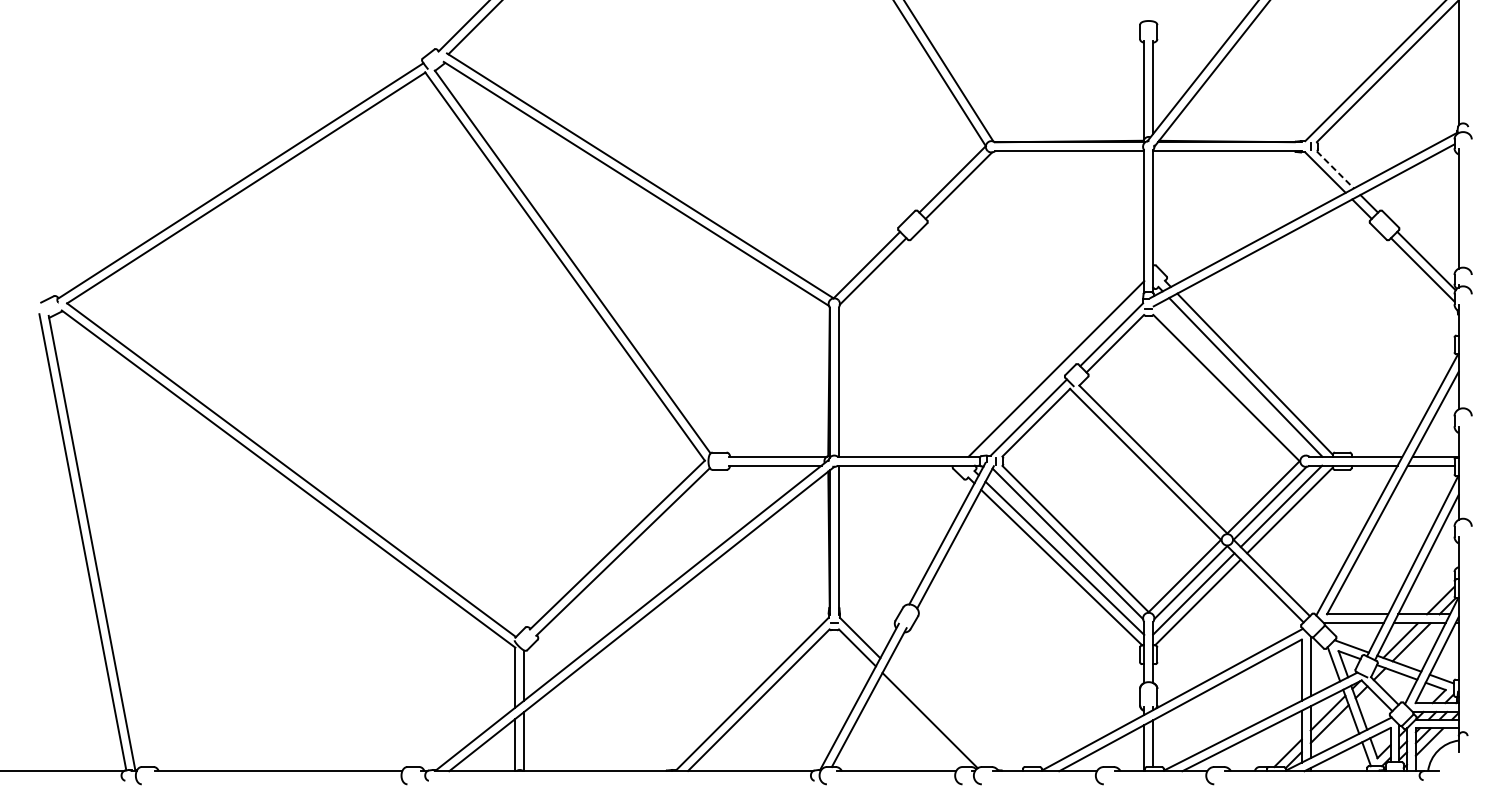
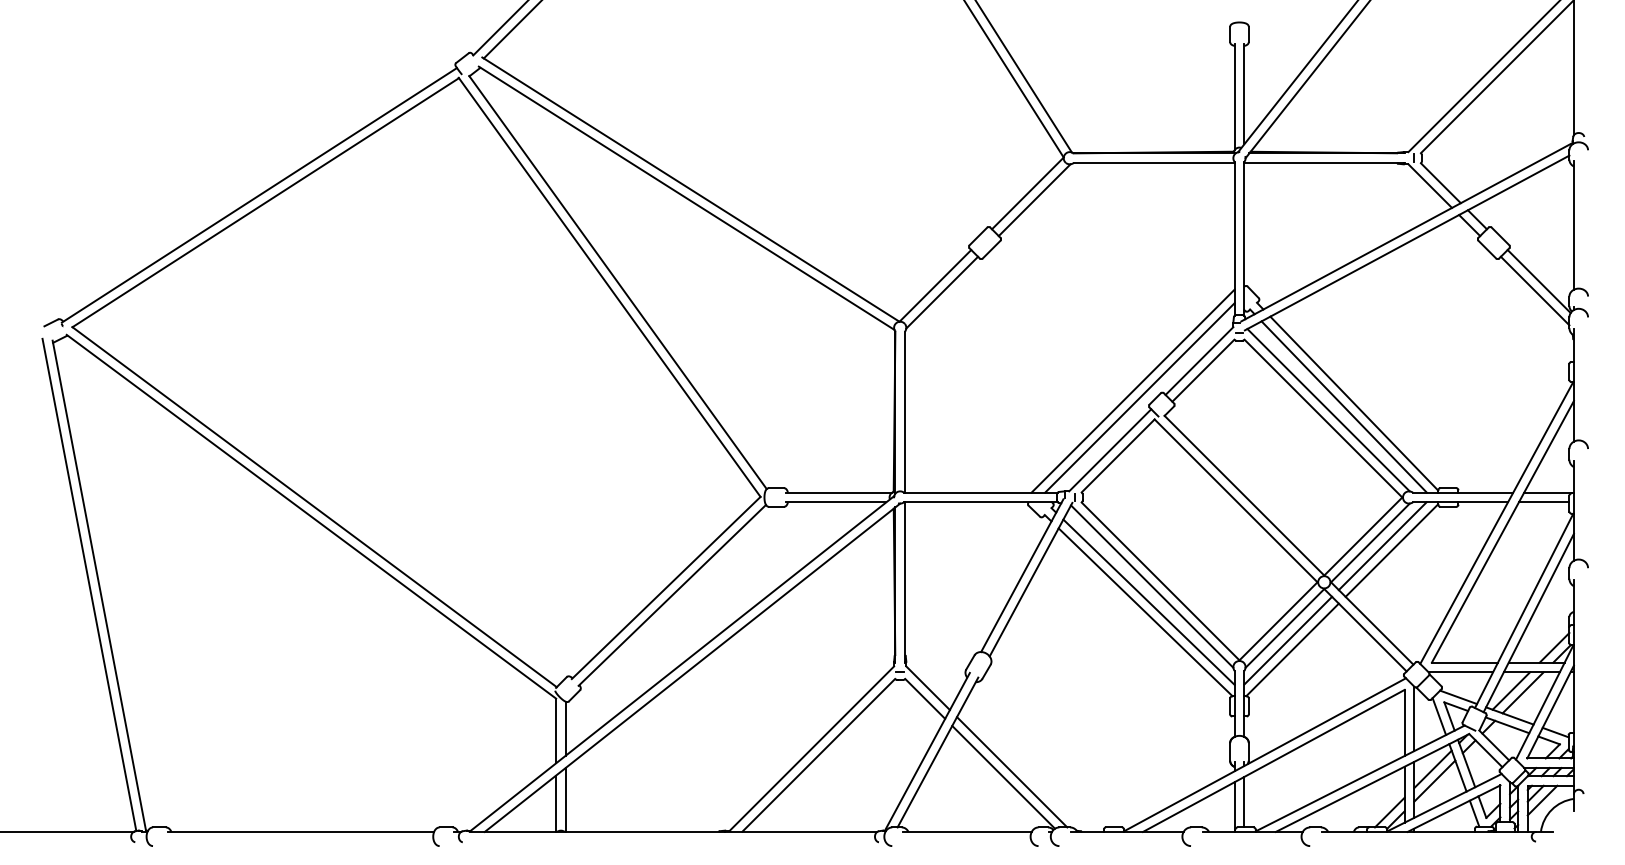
line: (1335, 170) -> (1441, 183), dashed -> solid
line: (1049, 362) -> (1132, 390), added
line: (1231, 380) -> (1328, 410), added
line: (938, 716) -> (1012, 772), added

